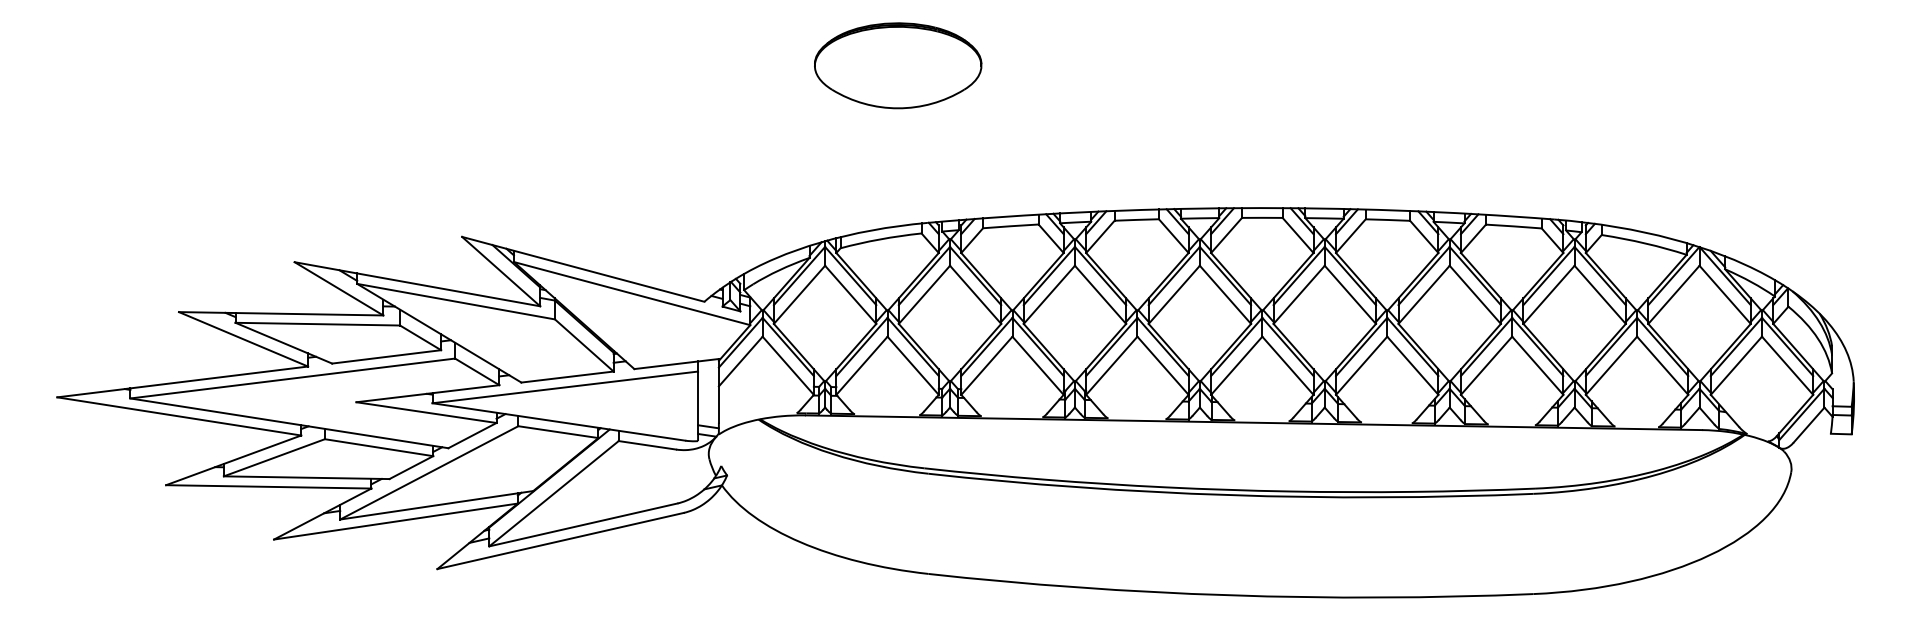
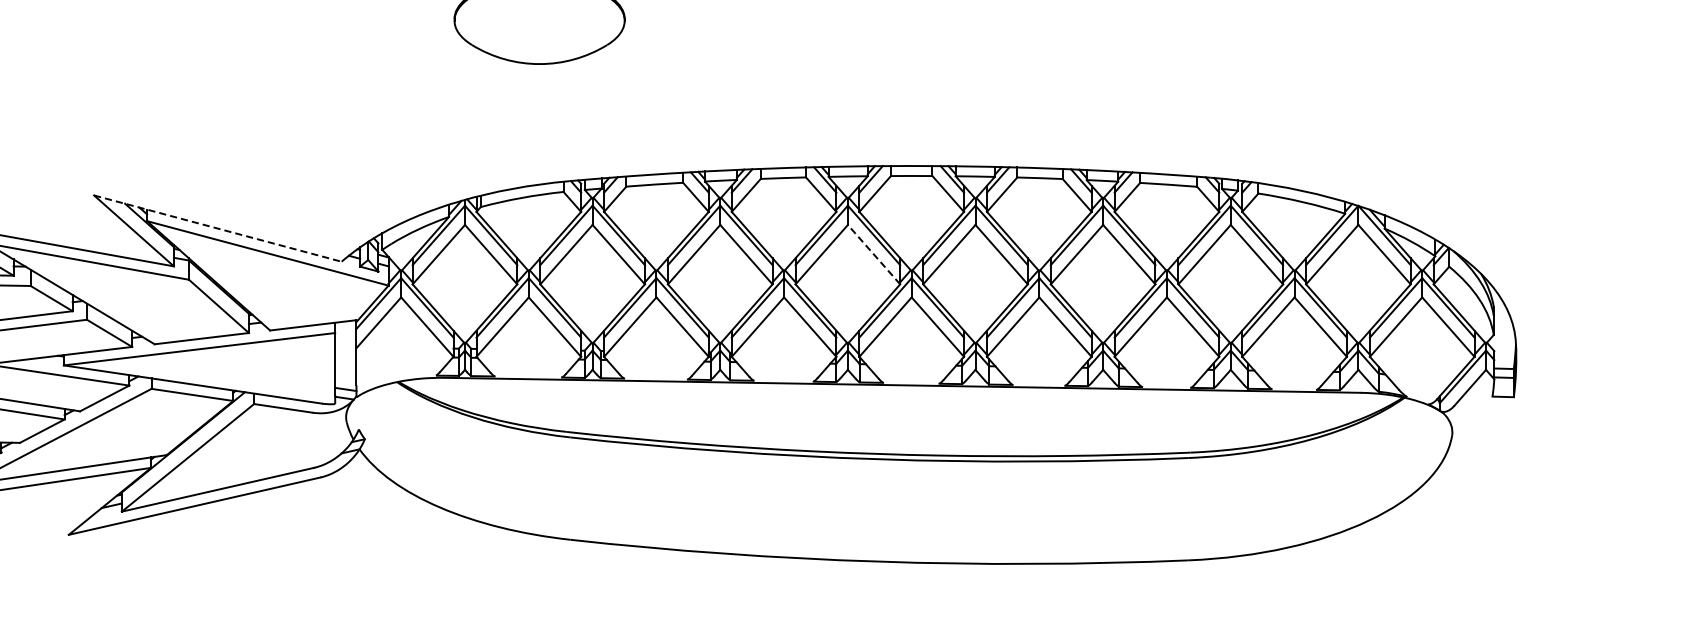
line: (583, 269) -> (218, 228), solid -> dashed
line: (1225, 294) -> (874, 254), solid -> dashed

